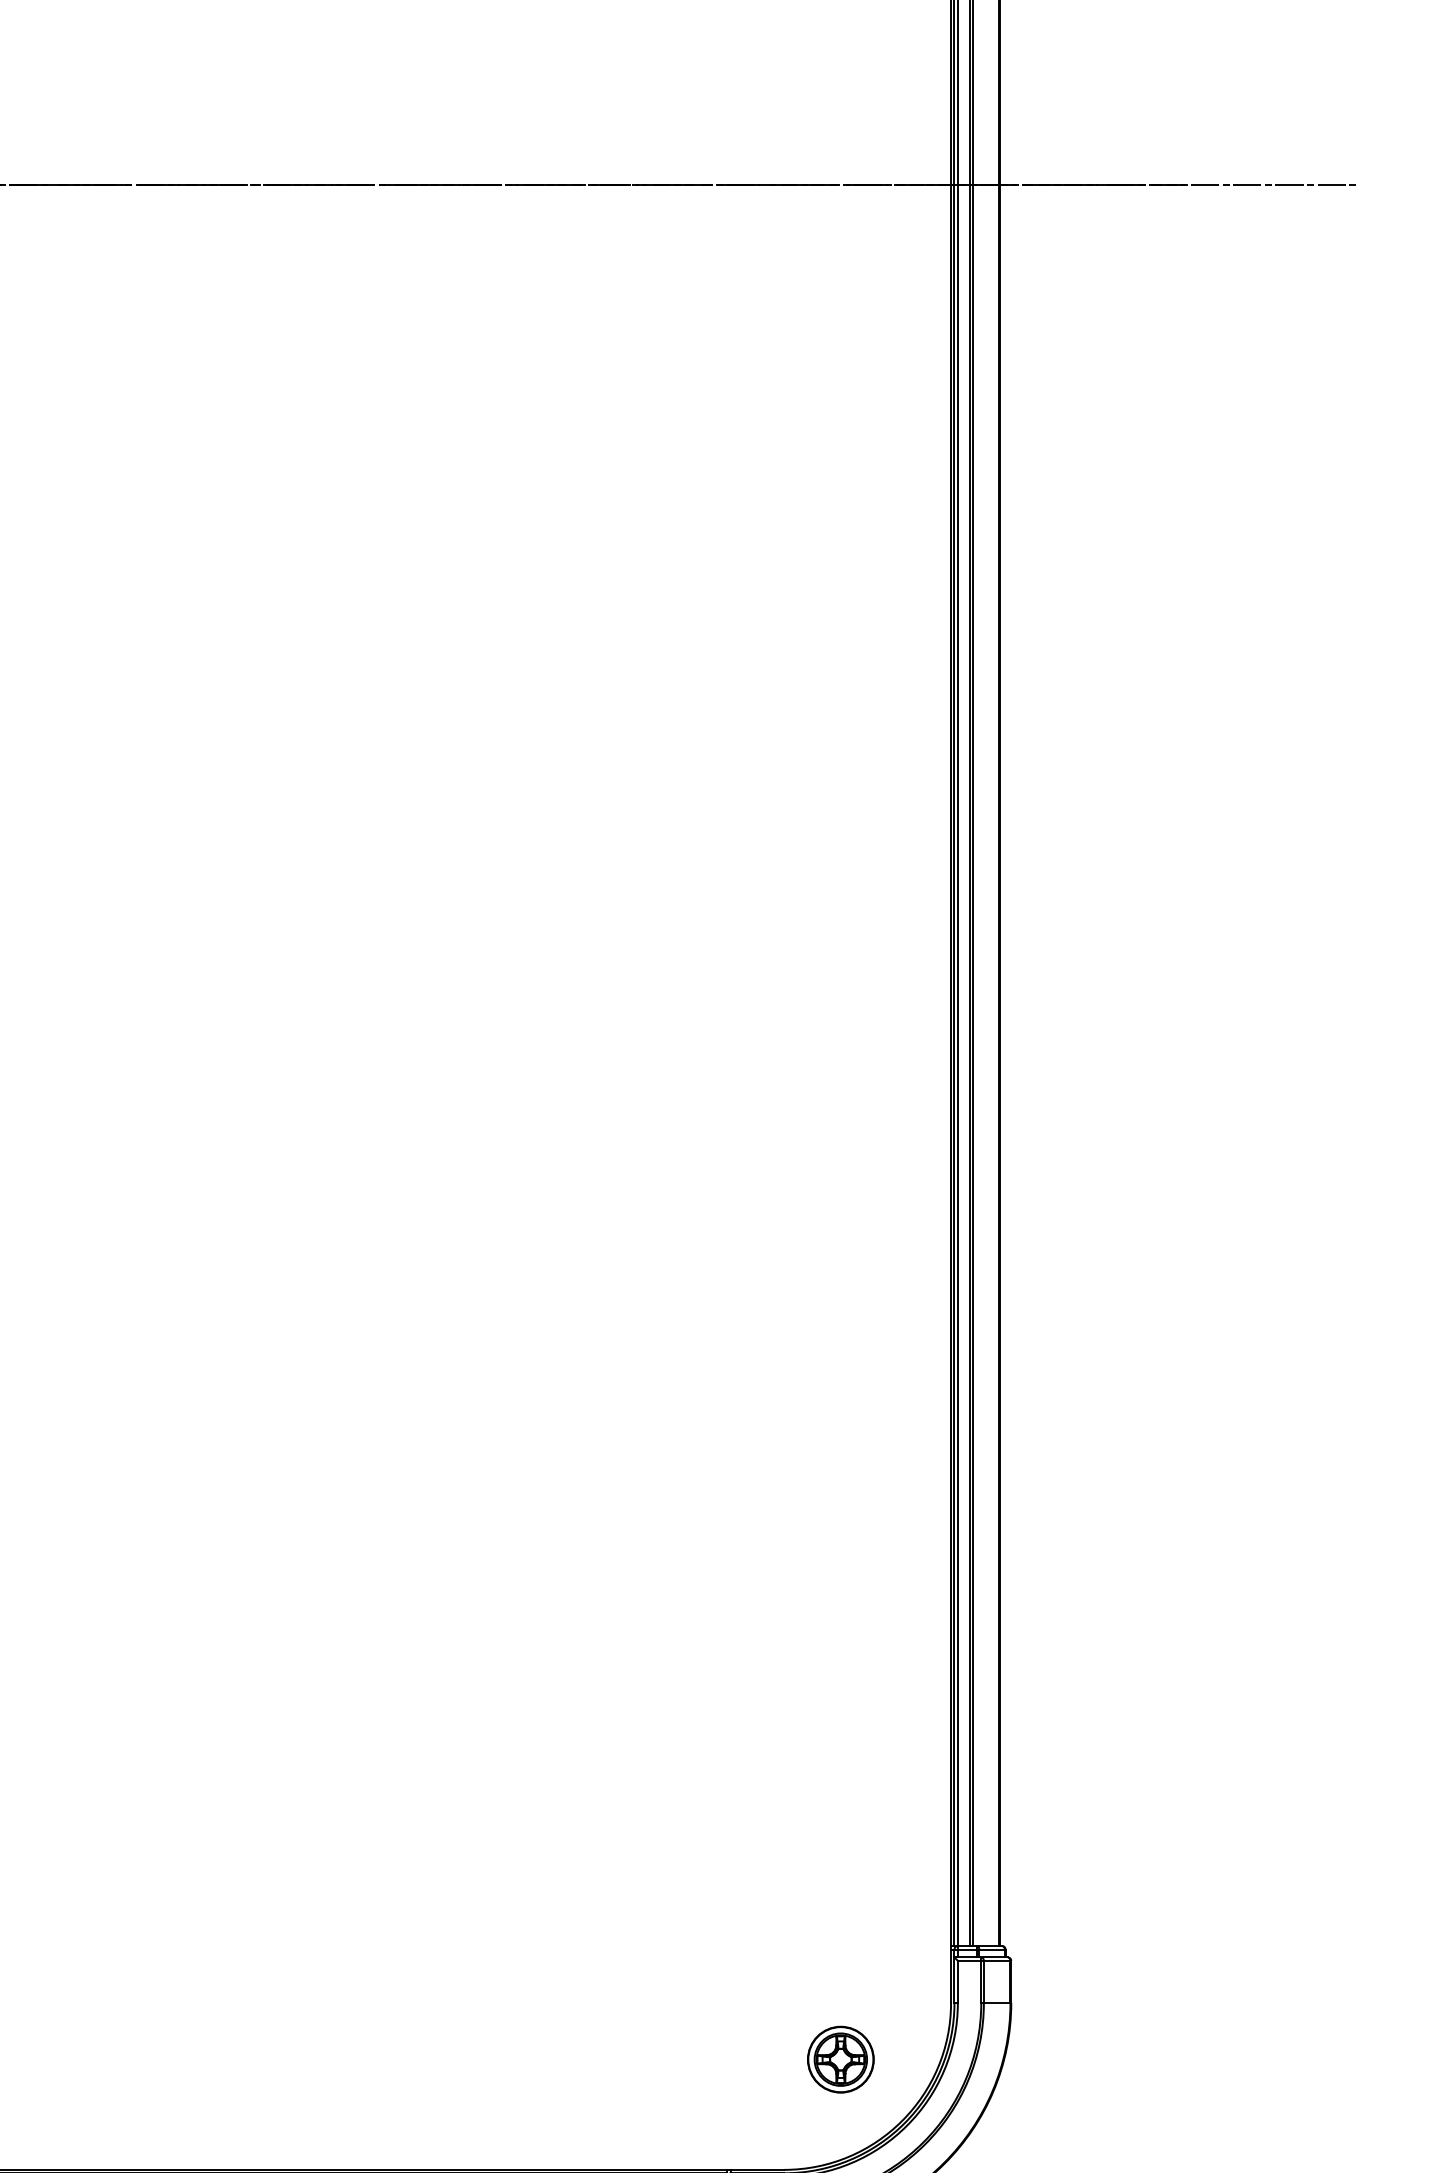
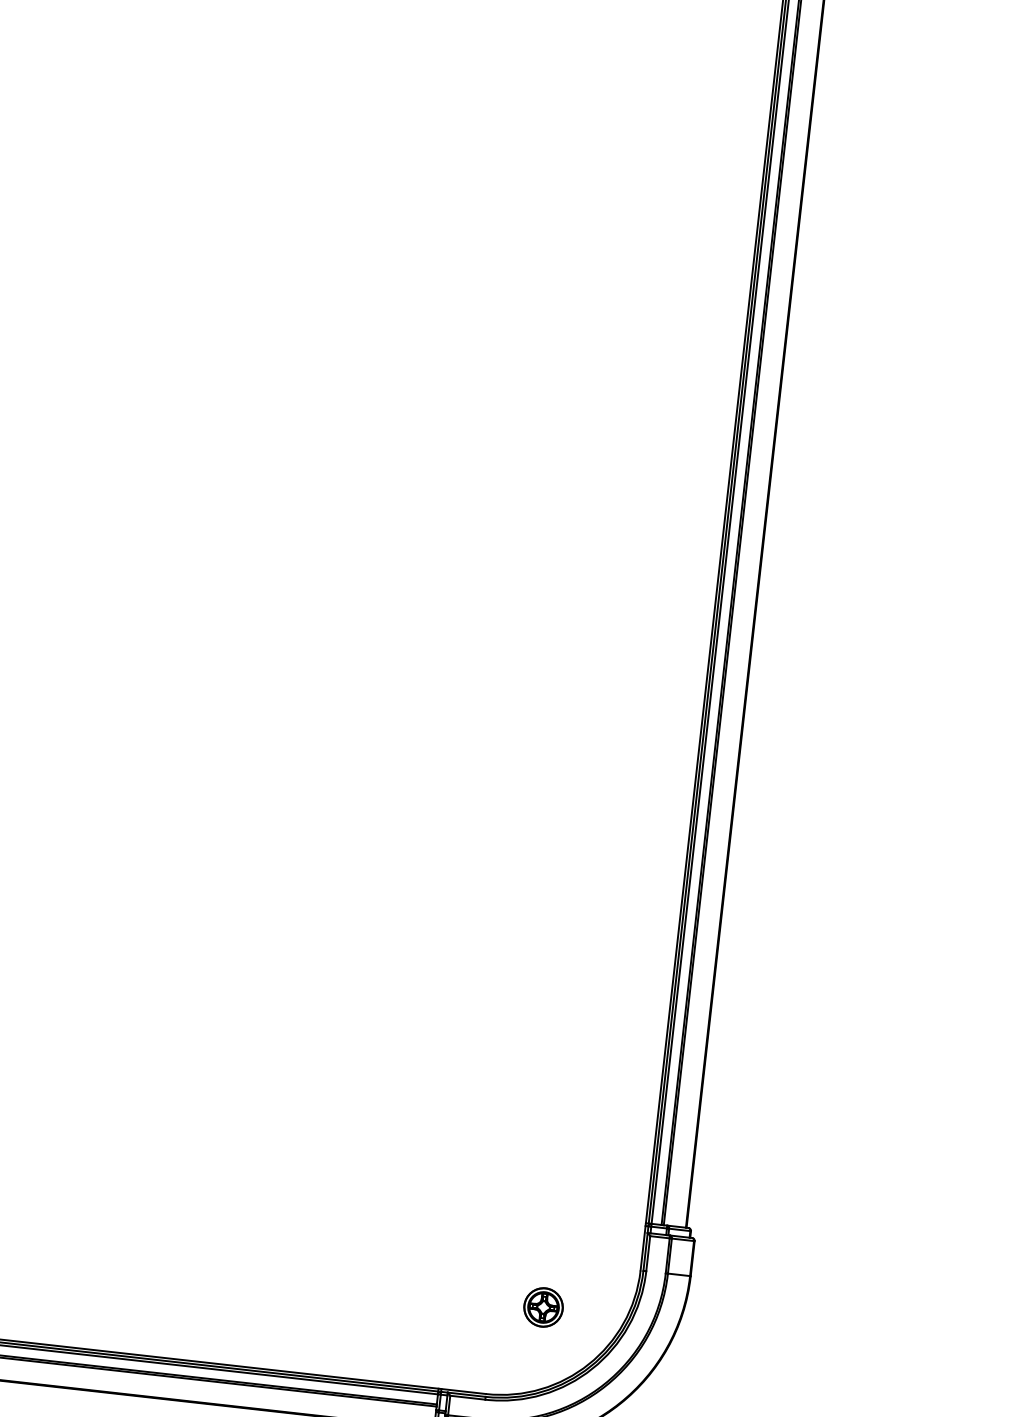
part: (840, 2059) -> (543, 1307), size x0.7

